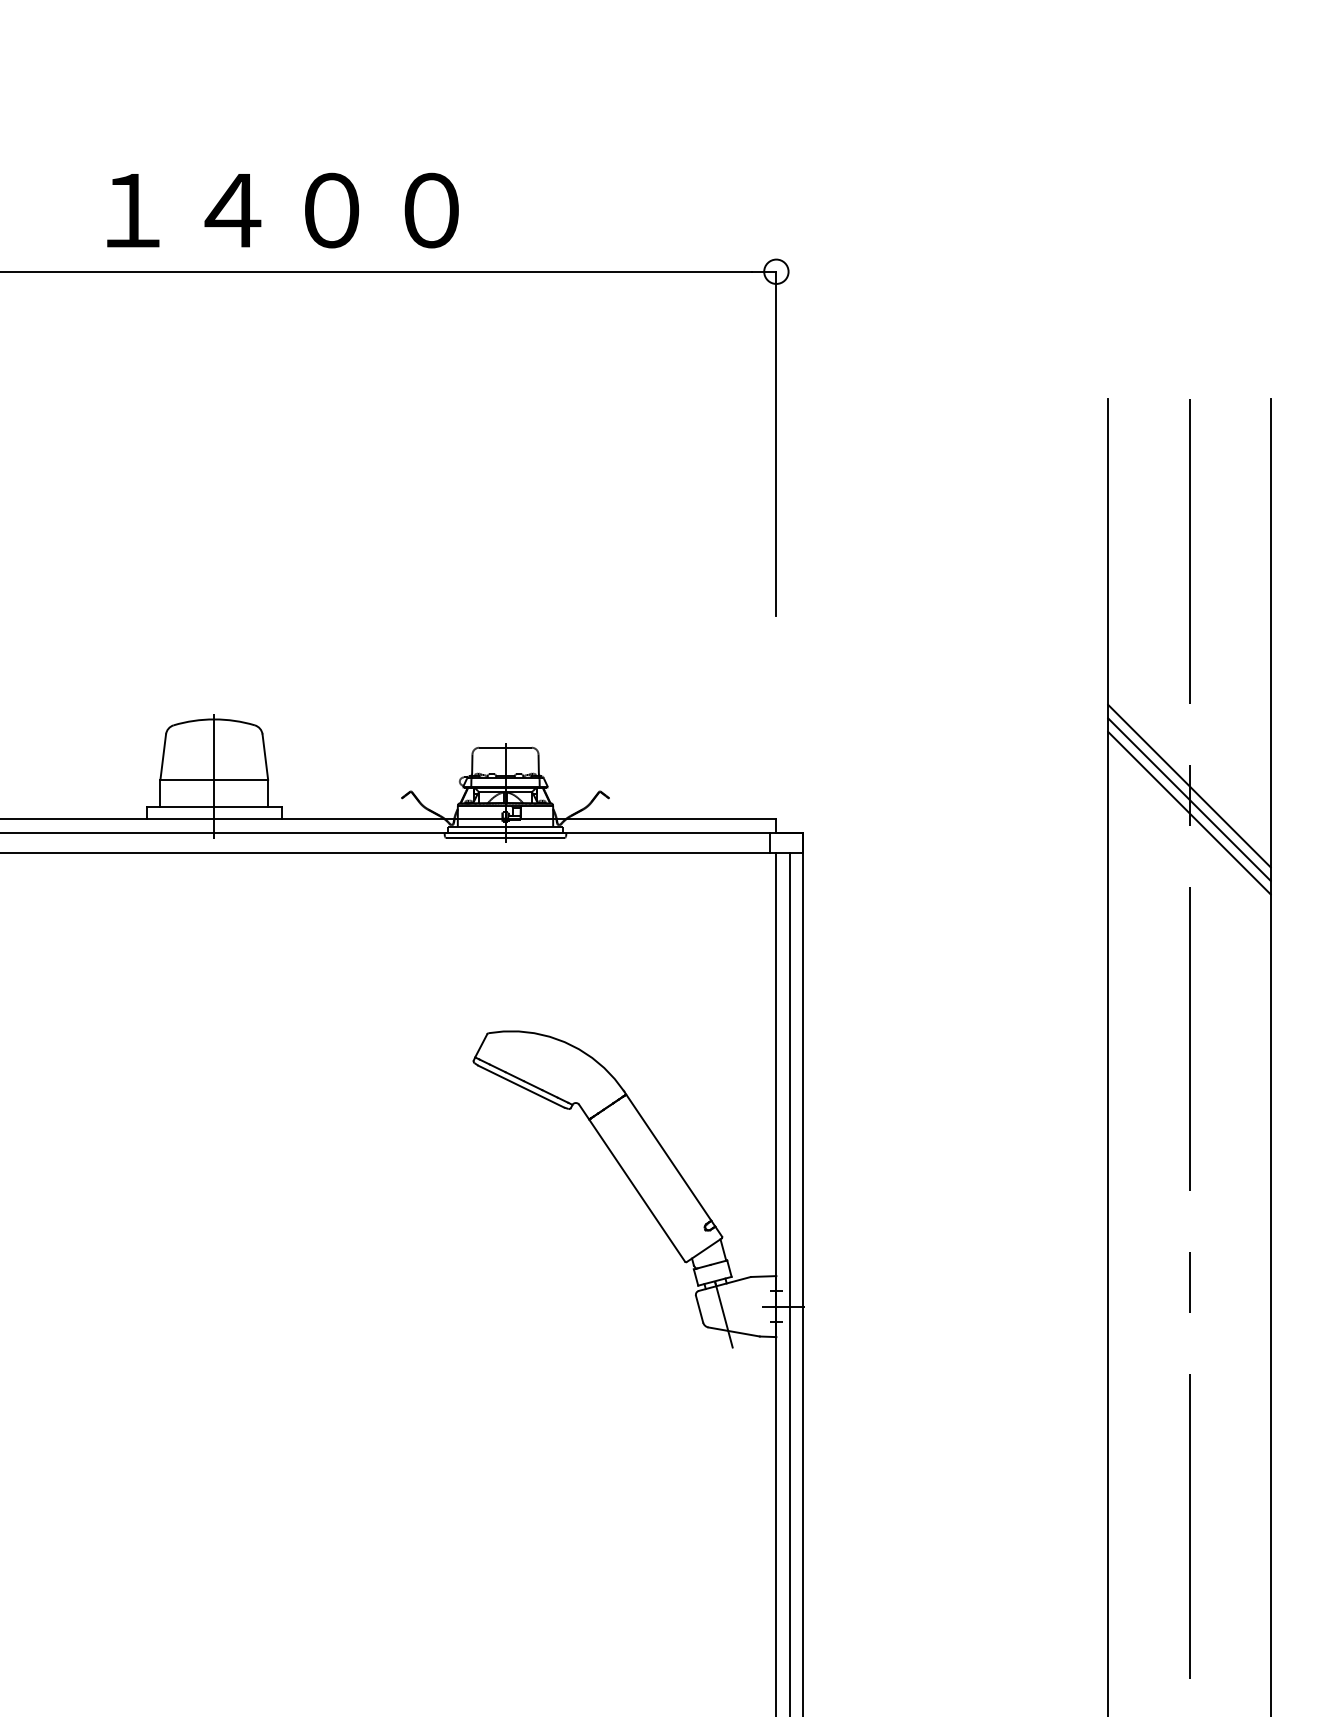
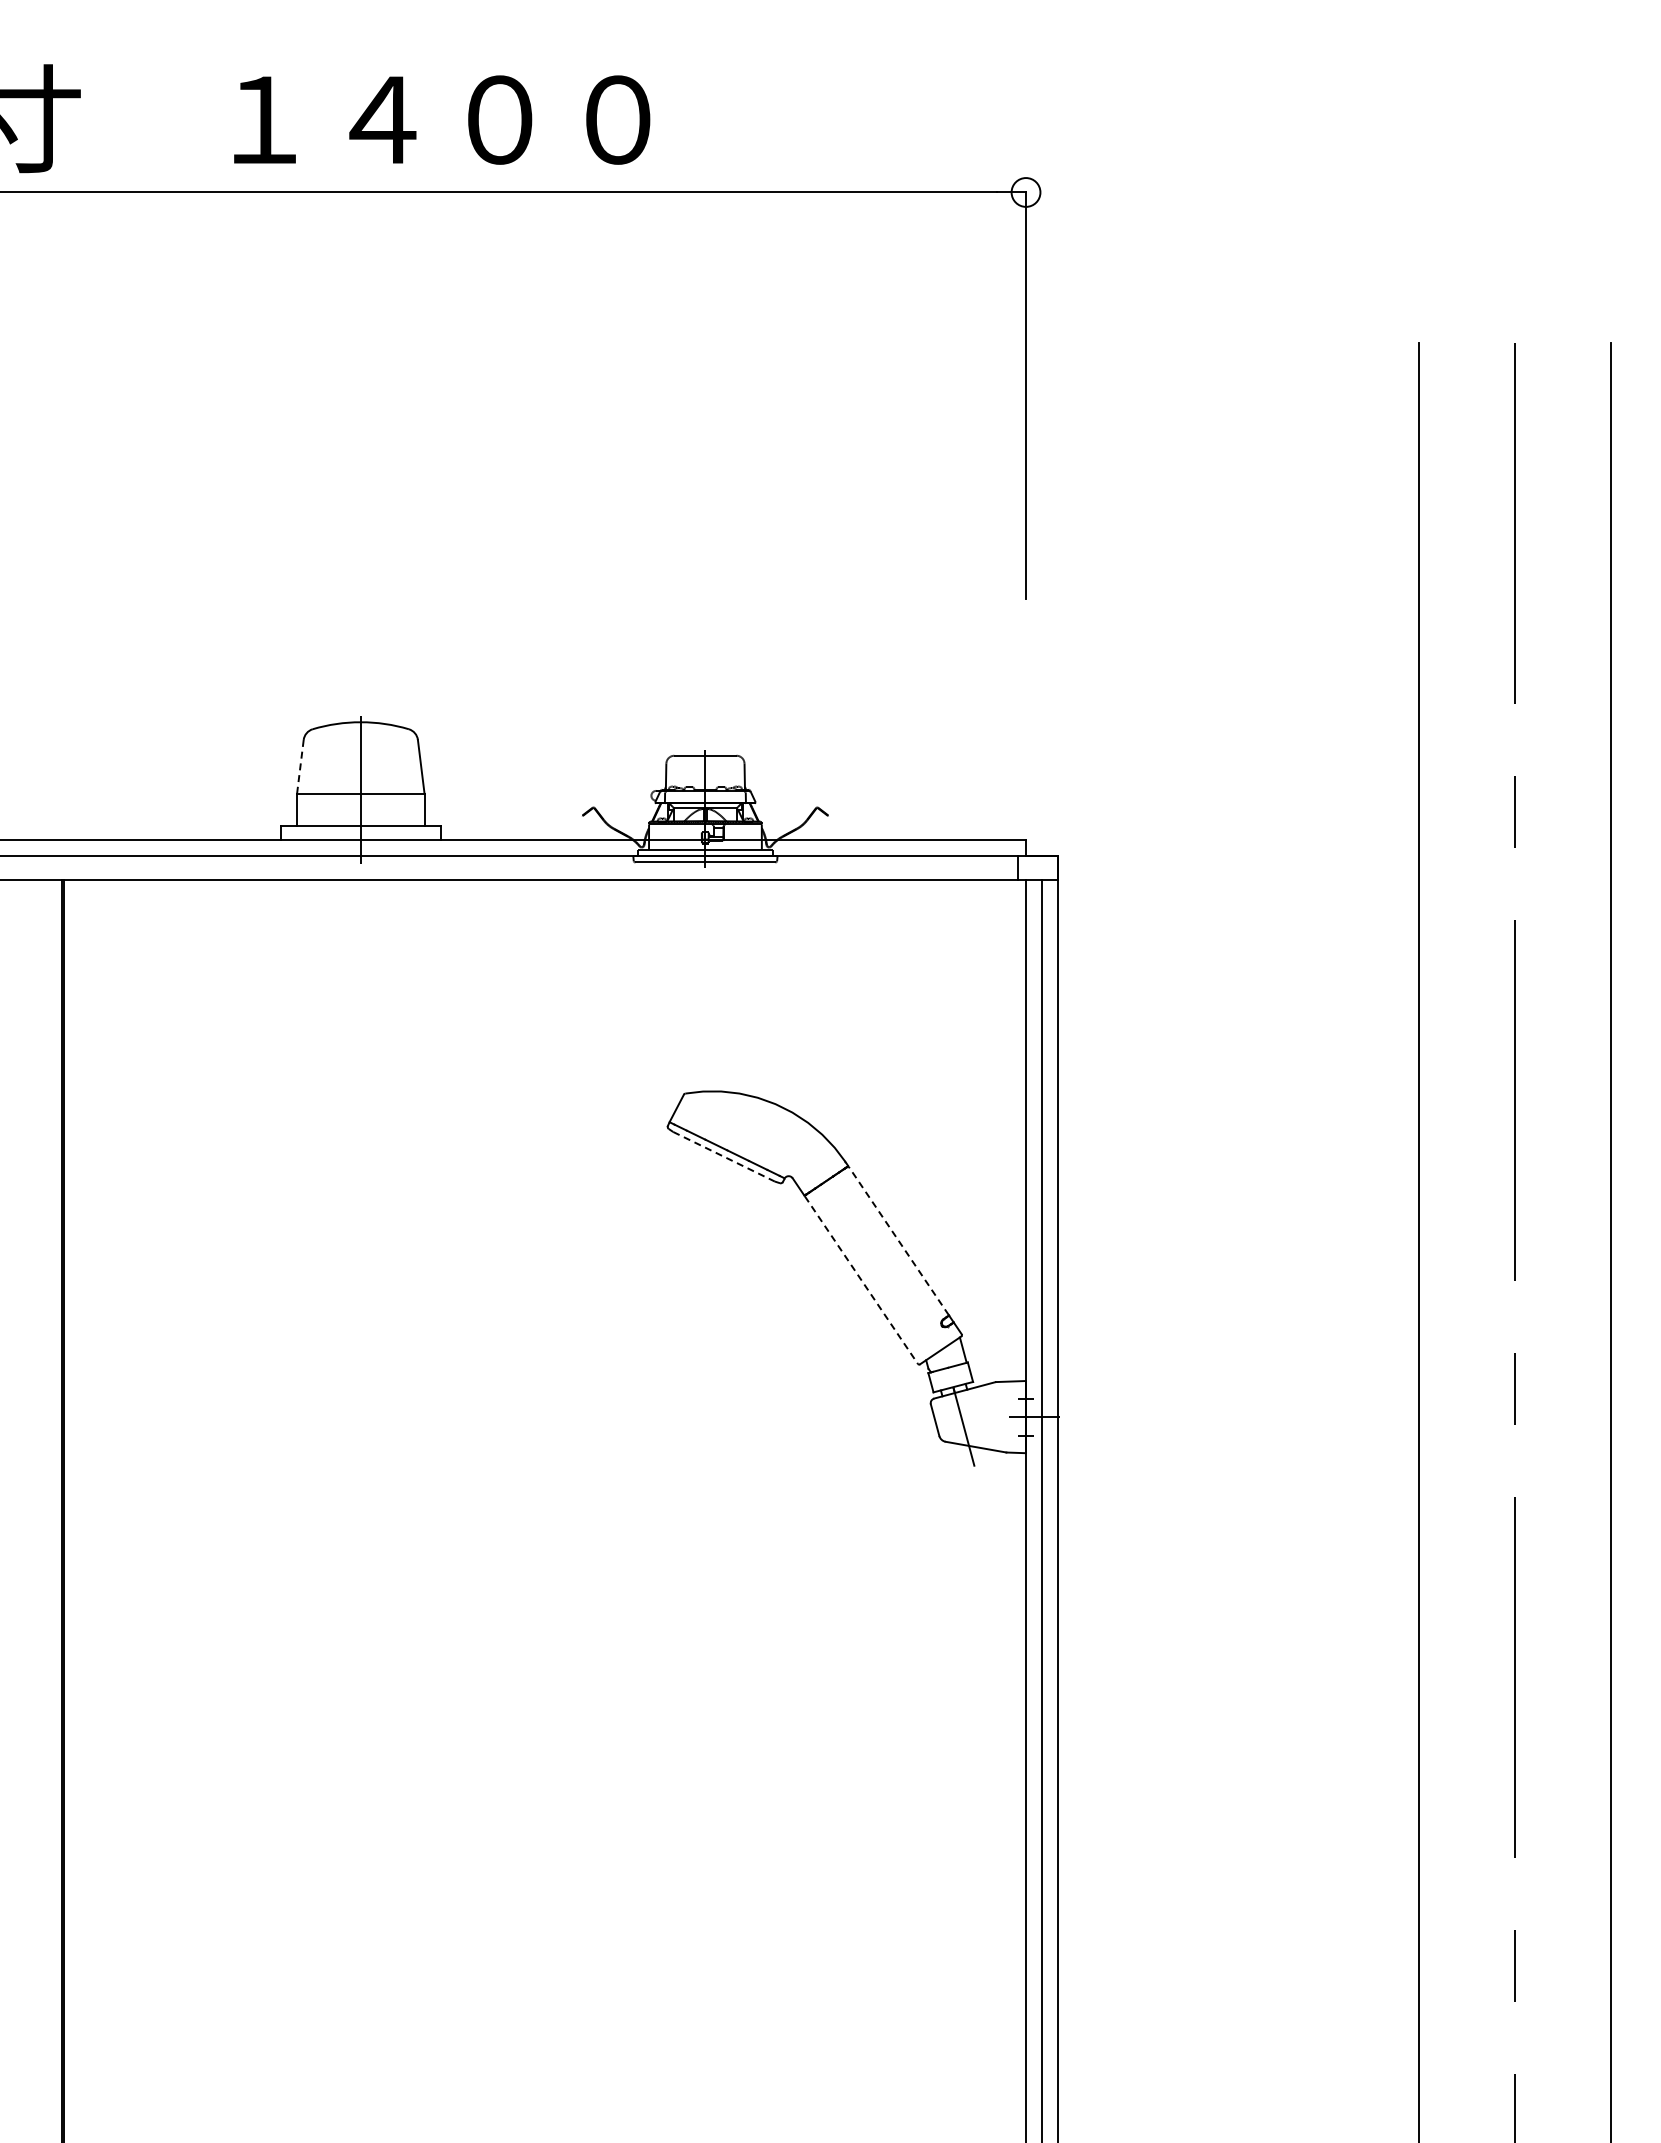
line: (163, 757) -> (300, 767), solid -> dashed
line: (1189, 785) -> (1514, 800), removed
line: (1189, 799) -> (1514, 817), removed
line: (1189, 813) -> (1514, 833), removed
line: (521, 1086) -> (724, 1156), solid -> dashed
line: (668, 1157) -> (898, 1240), solid -> dashed
line: (637, 1191) -> (861, 1280), solid -> dashed

